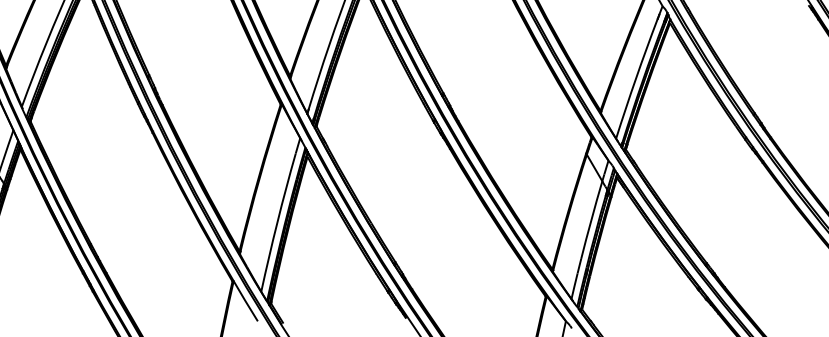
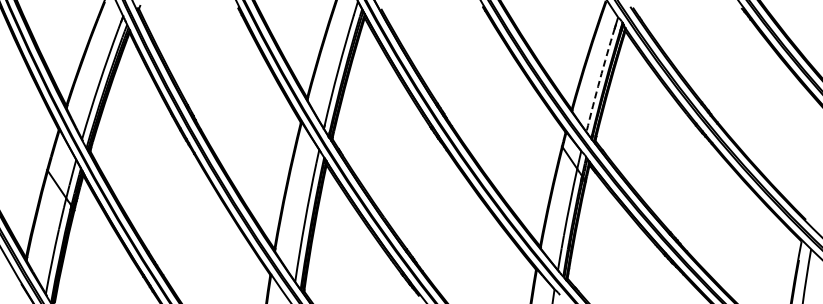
arc: (635, 77) -> (599, 79), solid -> dashed

